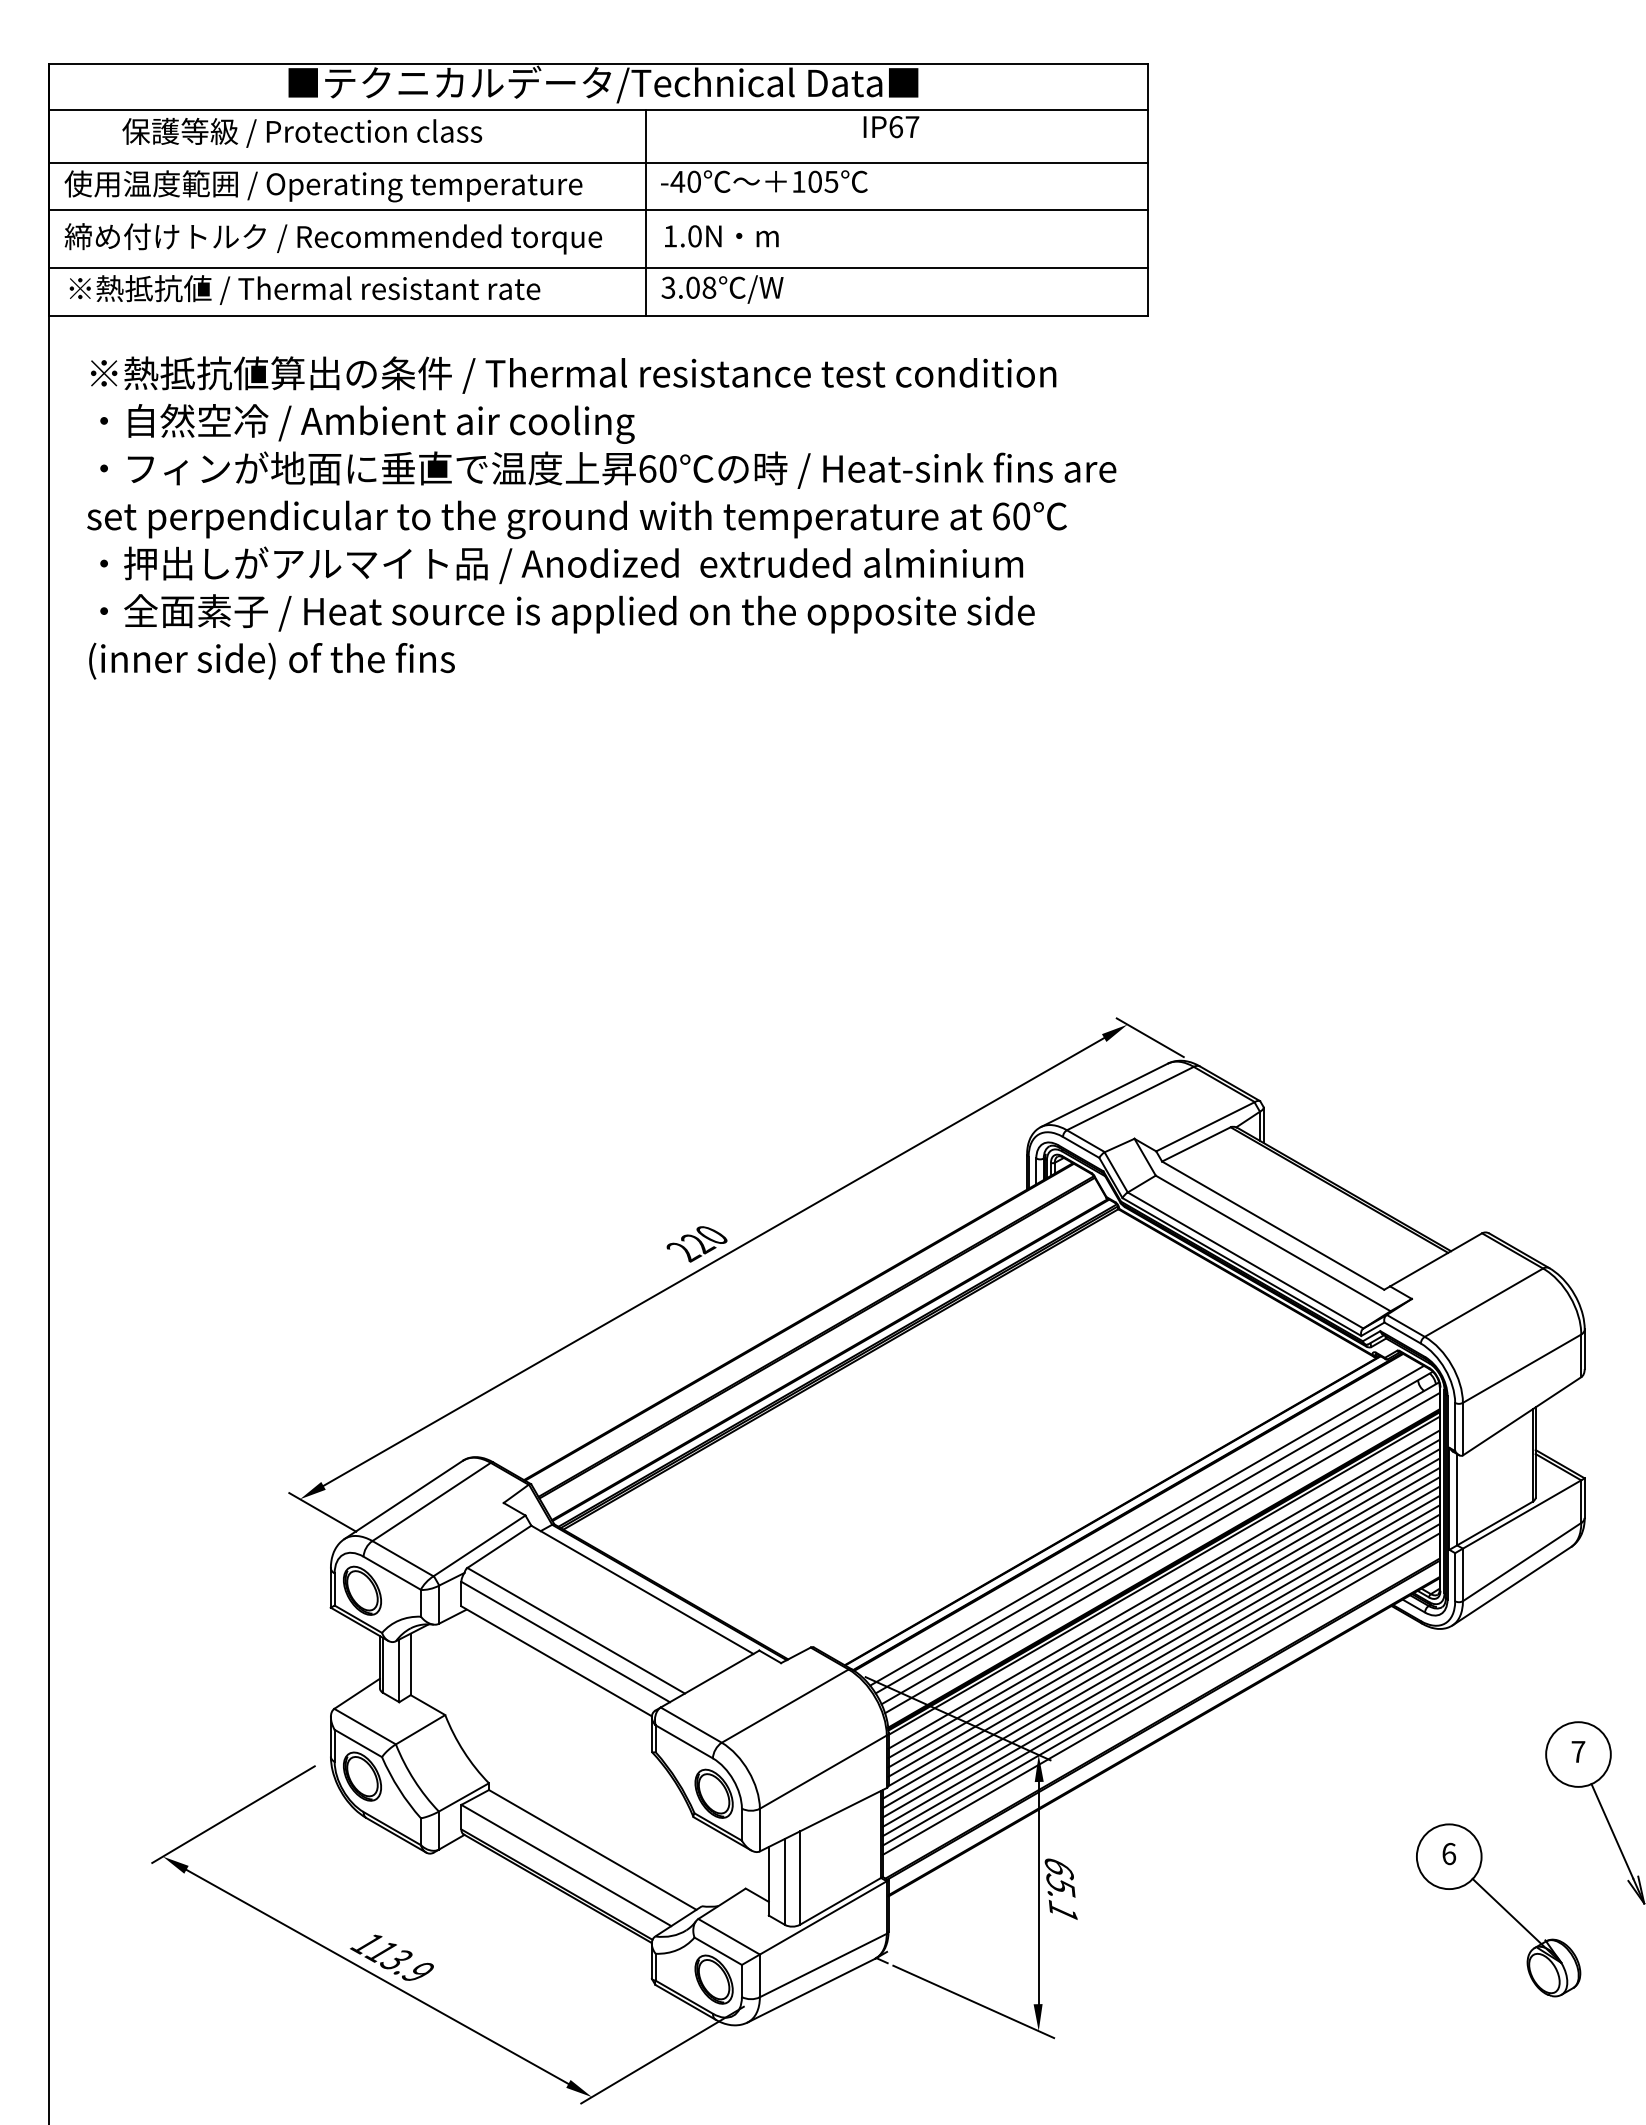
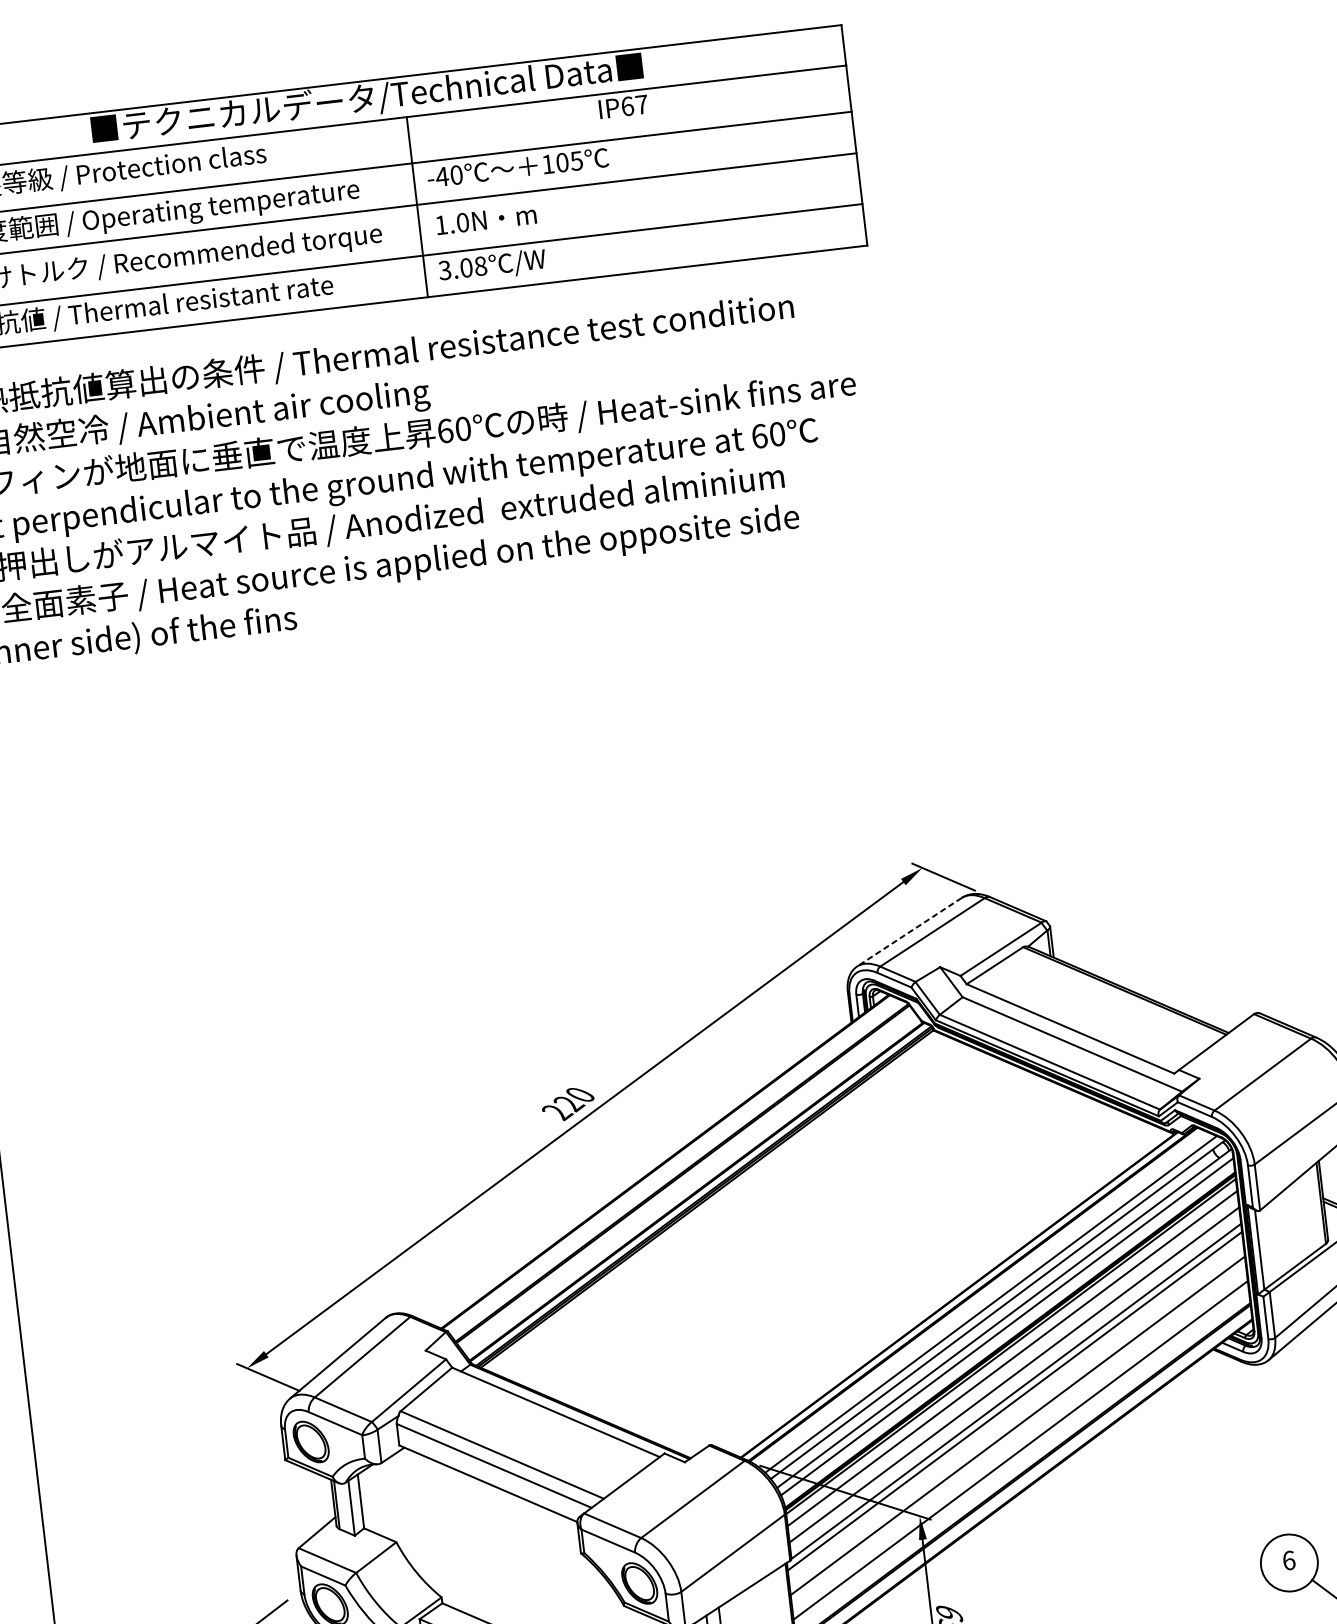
line: (1104, 1095) -> (909, 932), solid -> dashed
line: (1163, 1598) -> (1012, 1366), removed
line: (1163, 1617) -> (1014, 1383), removed
line: (1160, 1647) -> (1015, 1409), removed
line: (1160, 1656) -> (1016, 1417), removed
line: (1160, 1675) -> (1018, 1434), removed
line: (1160, 1684) -> (1019, 1441), removed

